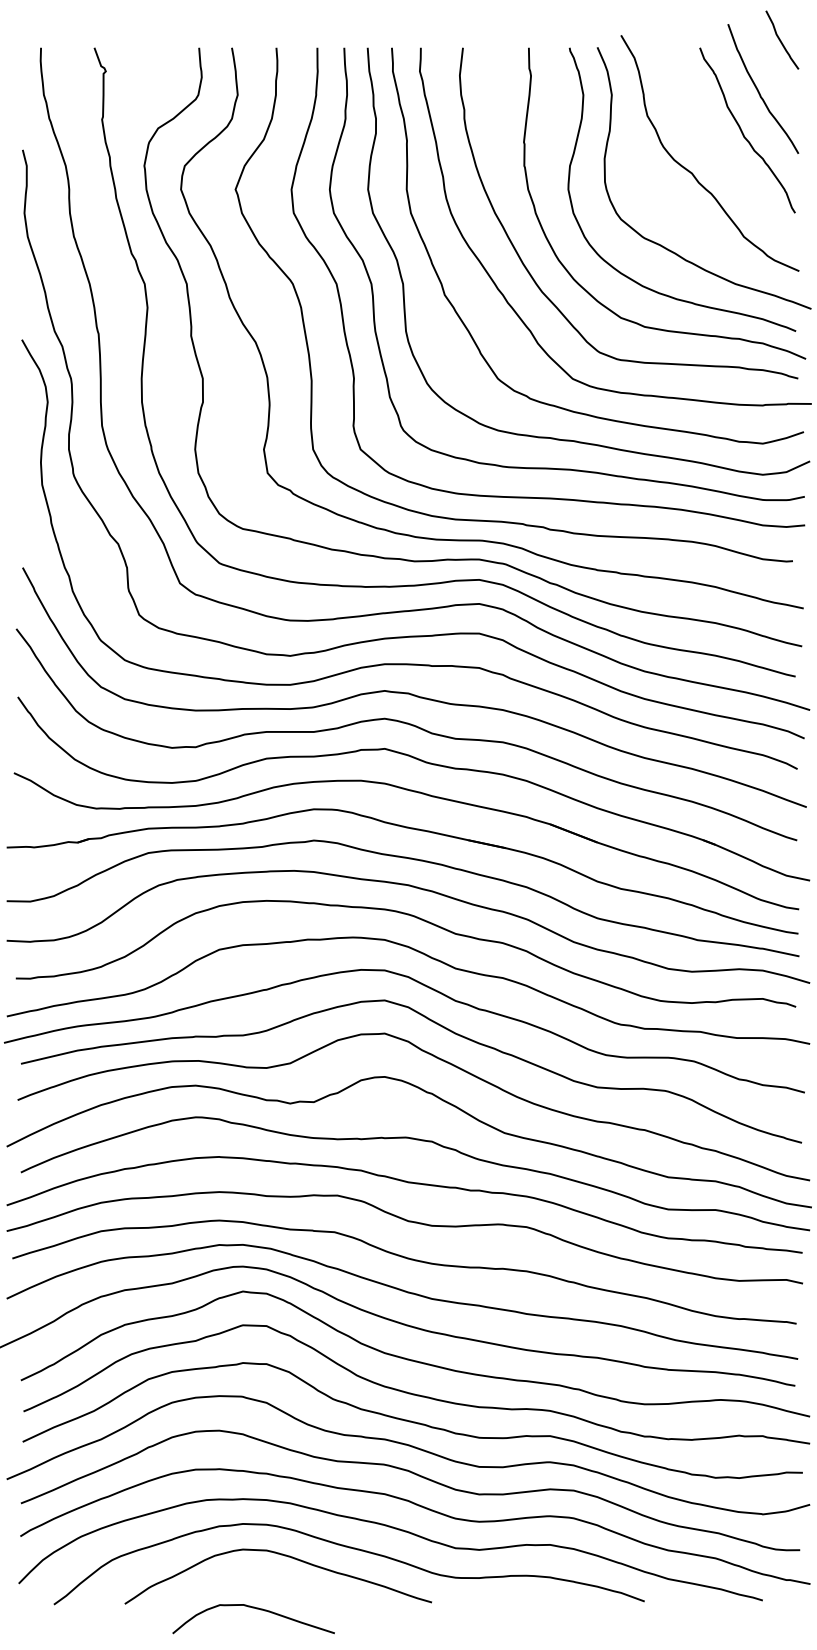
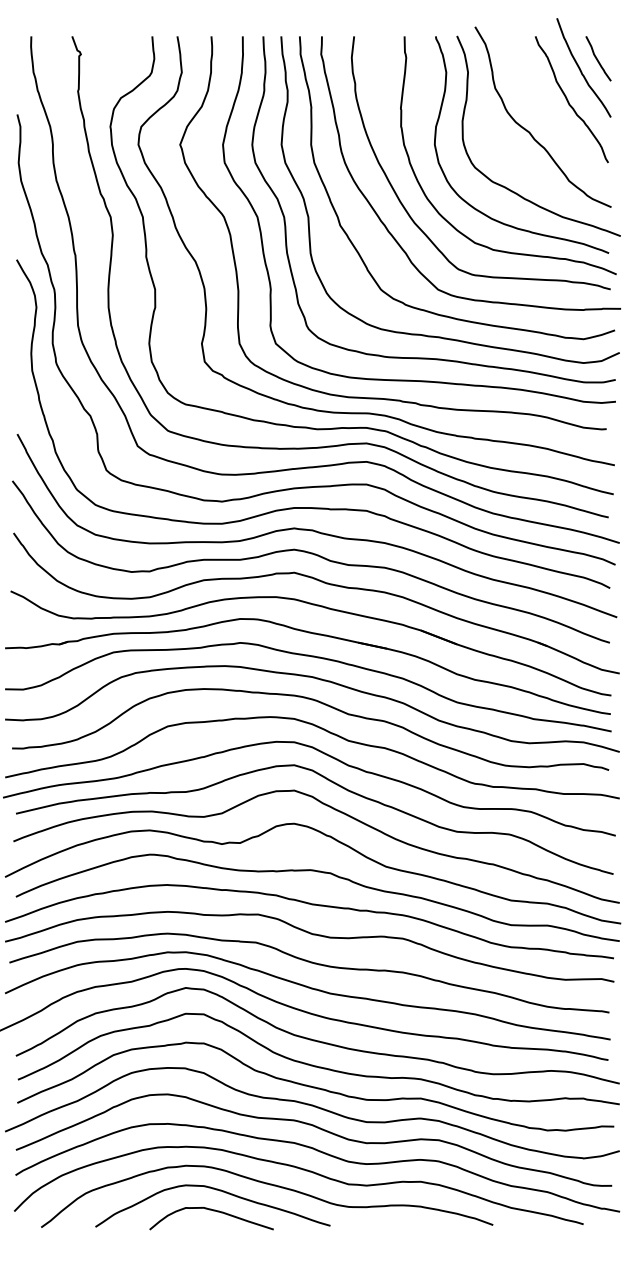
curve: (781, 40) -> (597, 59), moved
curve: (256, 1609) -> (213, 1211), moved

